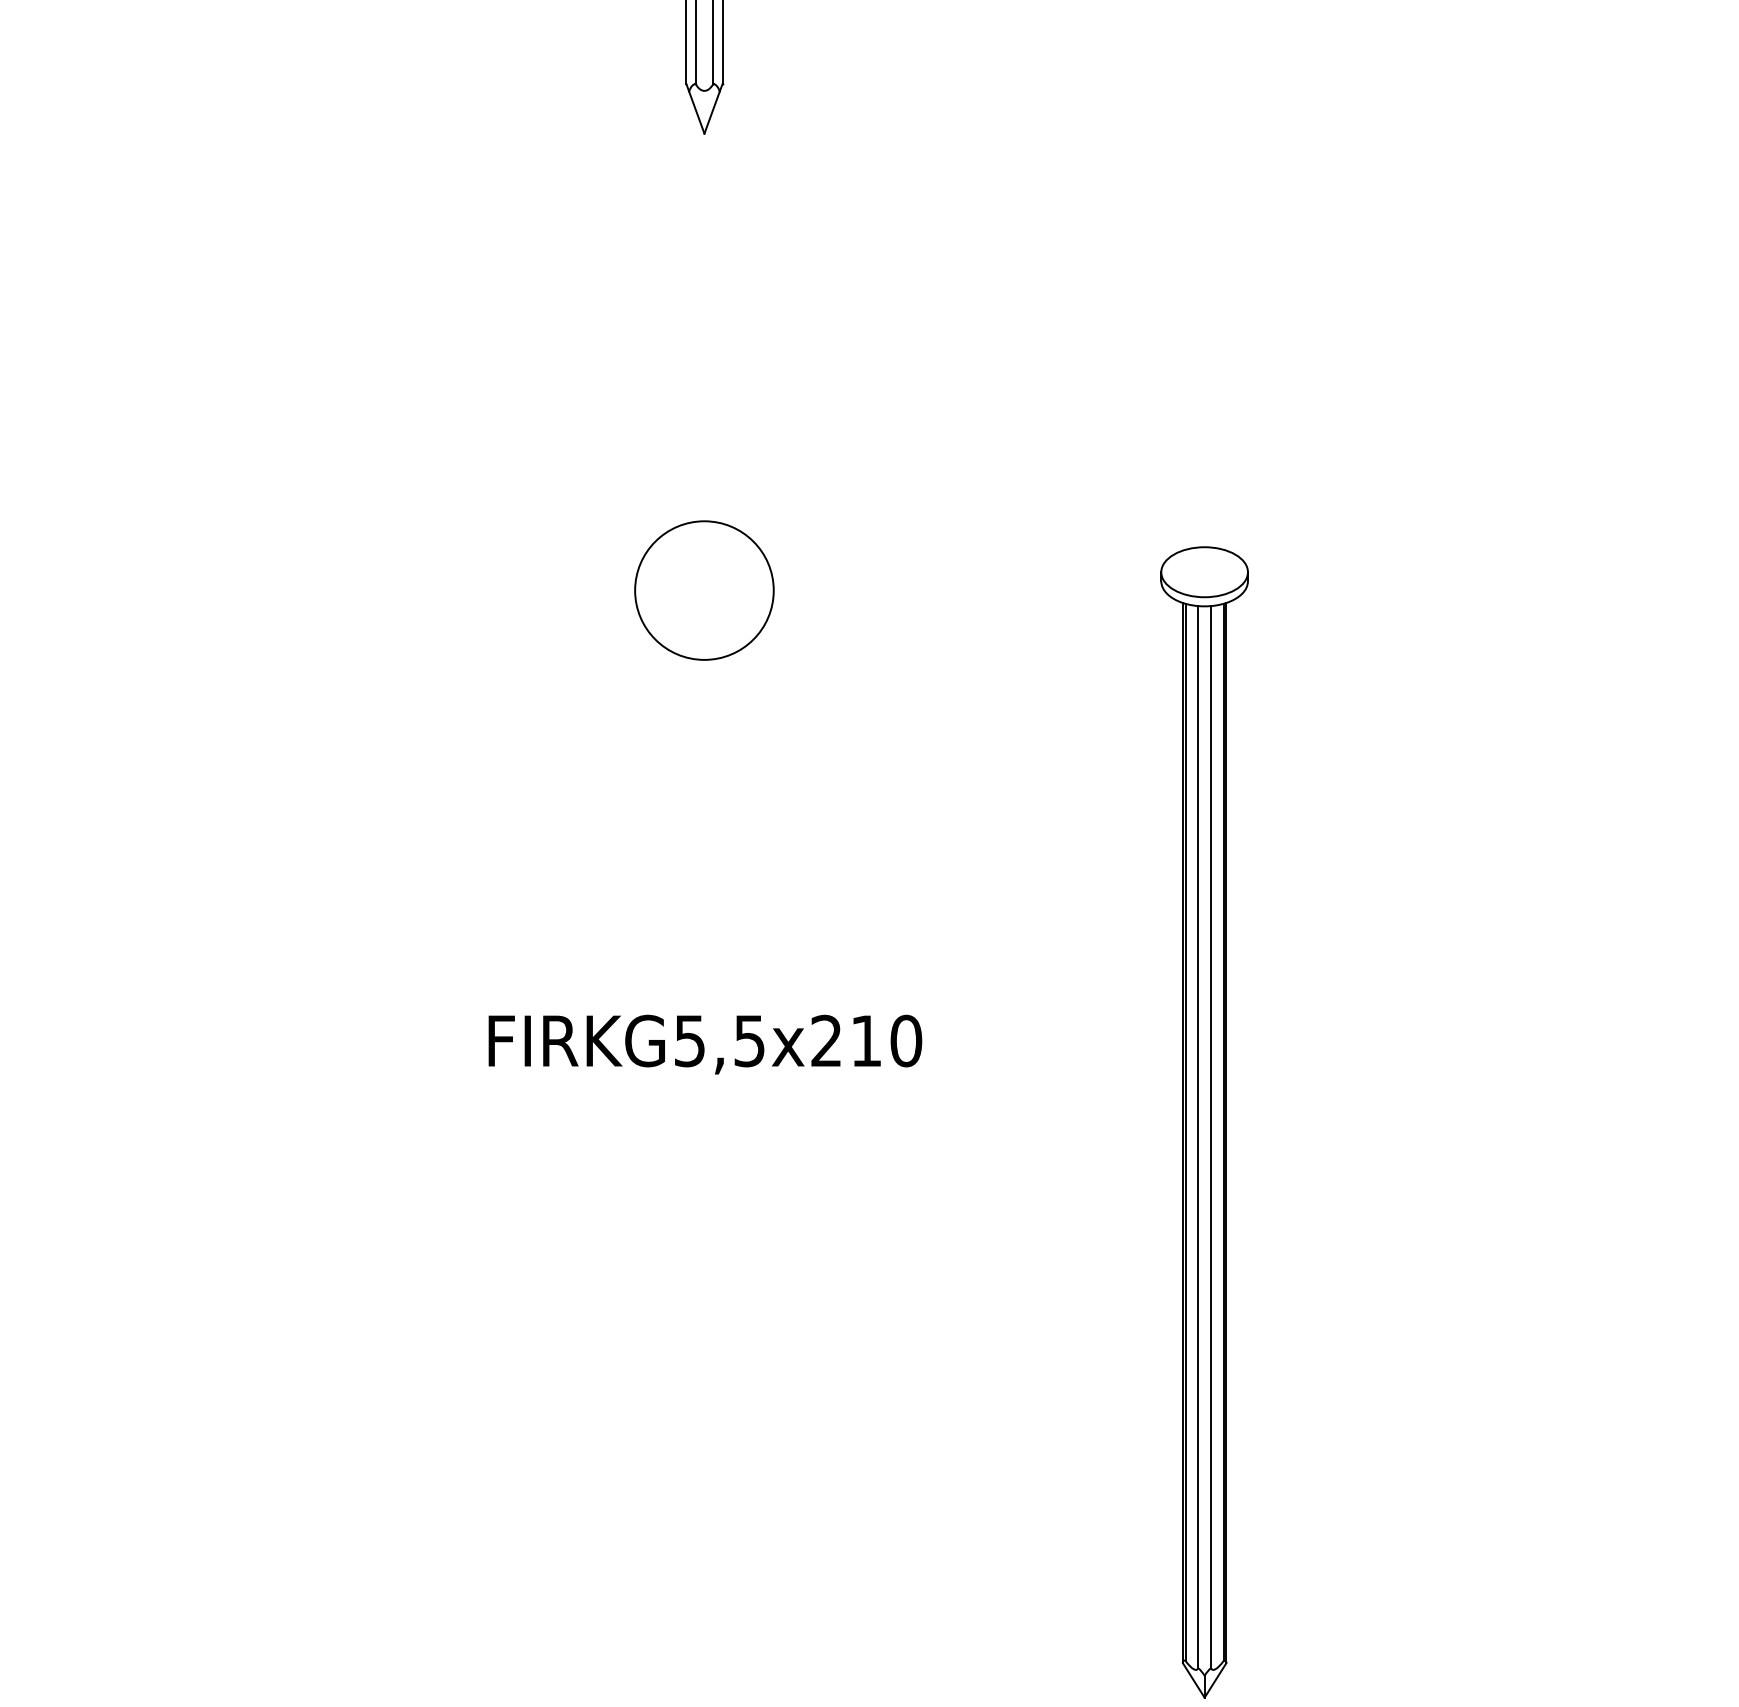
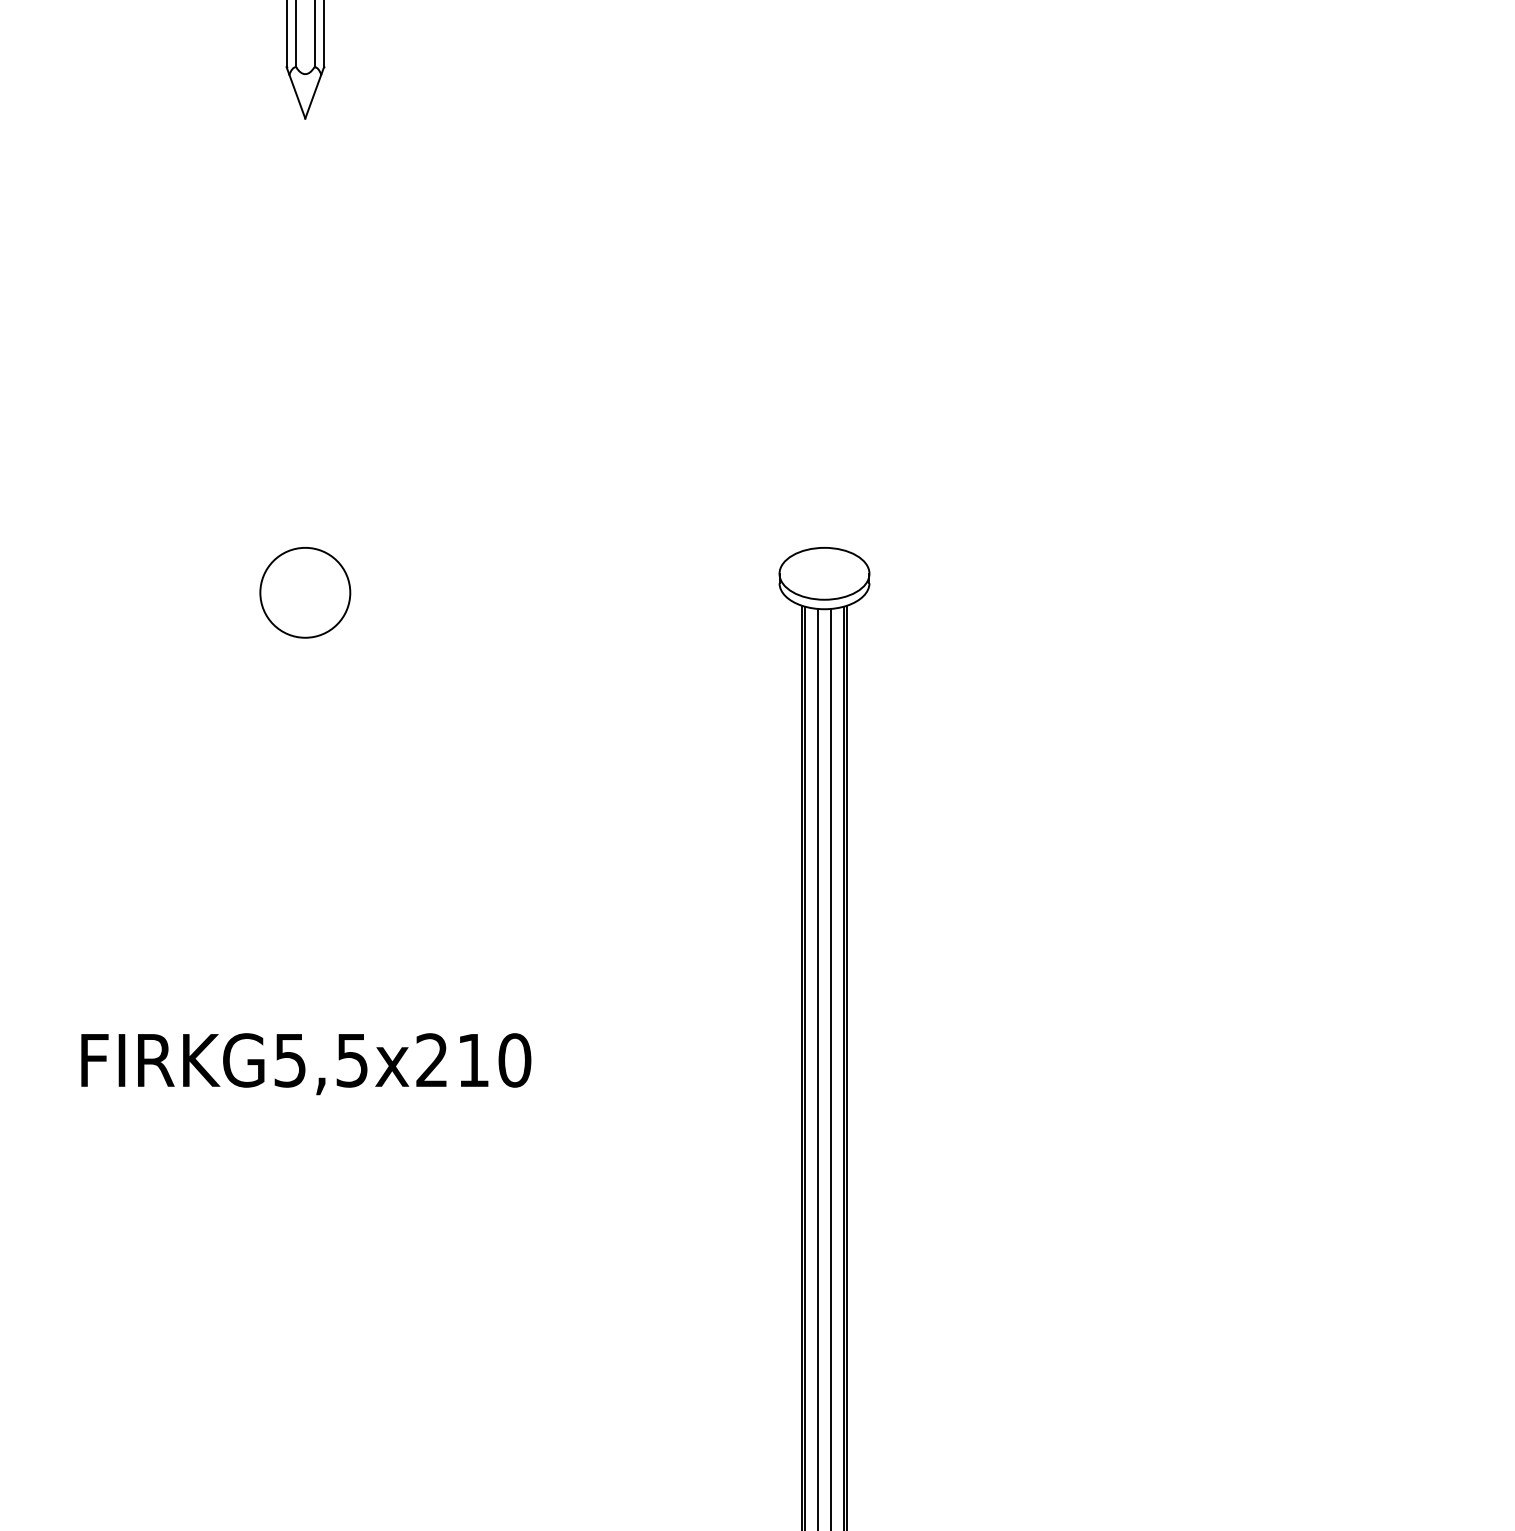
part: (704, 590) -> (305, 592), size x0.62

